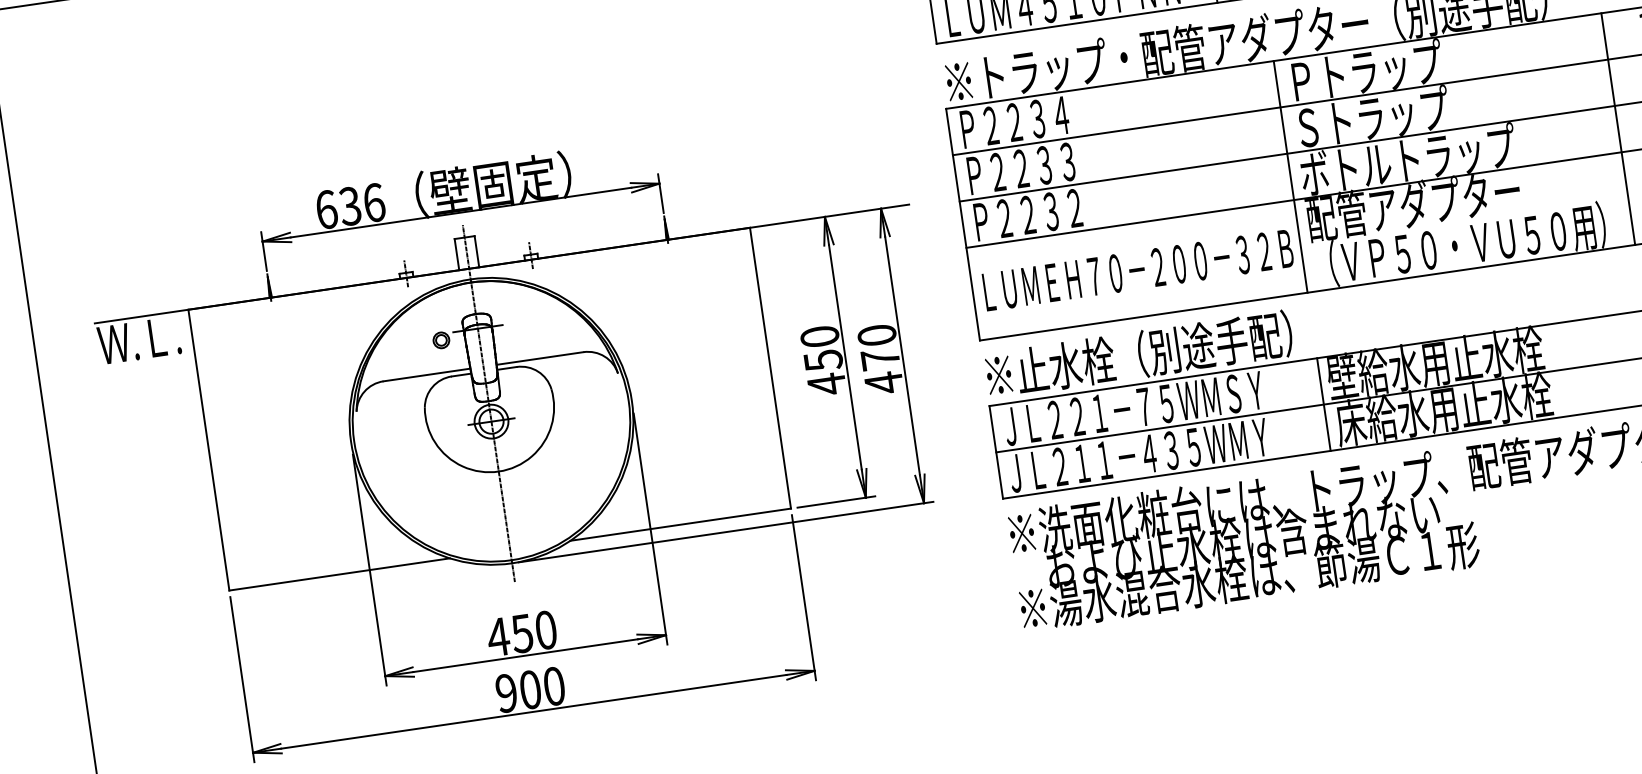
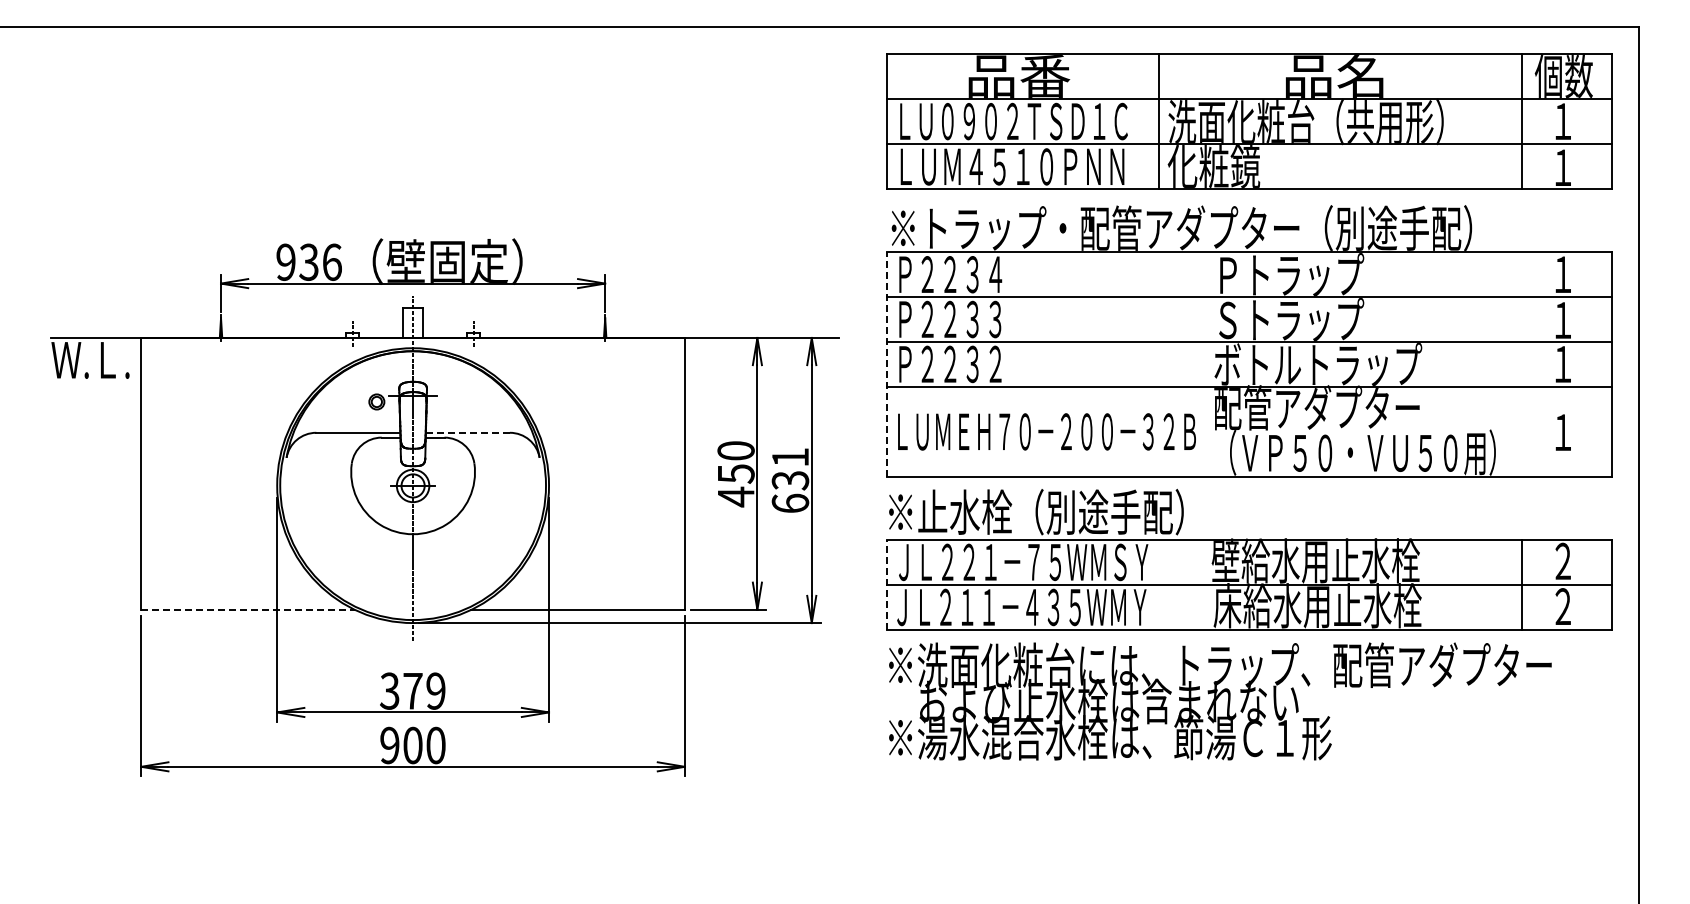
line: (1618, 129) -> (1521, 364), removed
line: (1290, 176) -> (1204, 364), removed
text: (325, 209) -> (285, 261), 636 -> 936
line: (963, 223) -> (887, 363), solid -> dashed
line: (539, 358) -> (467, 432), solid -> dashed
text: (880, 360) -> (790, 481), 470 -> 631
line: (1323, 404) -> (1204, 584), removed
line: (996, 451) -> (887, 584), solid -> dashed
line: (340, 574) -> (248, 609), solid -> dashed
text: (521, 633) -> (412, 690), 450 -> 379

